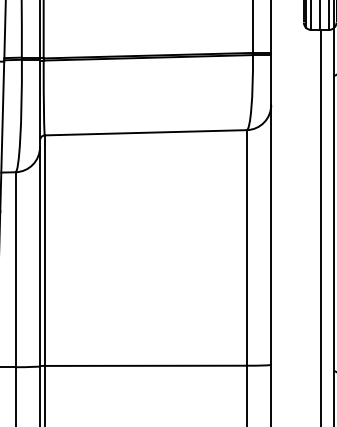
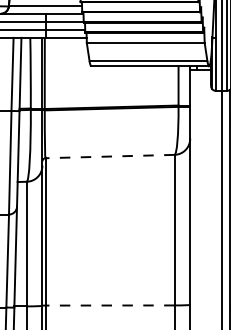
line: (146, 132) -> (110, 156), solid -> dashed
line: (144, 365) -> (109, 305), solid -> dashed

